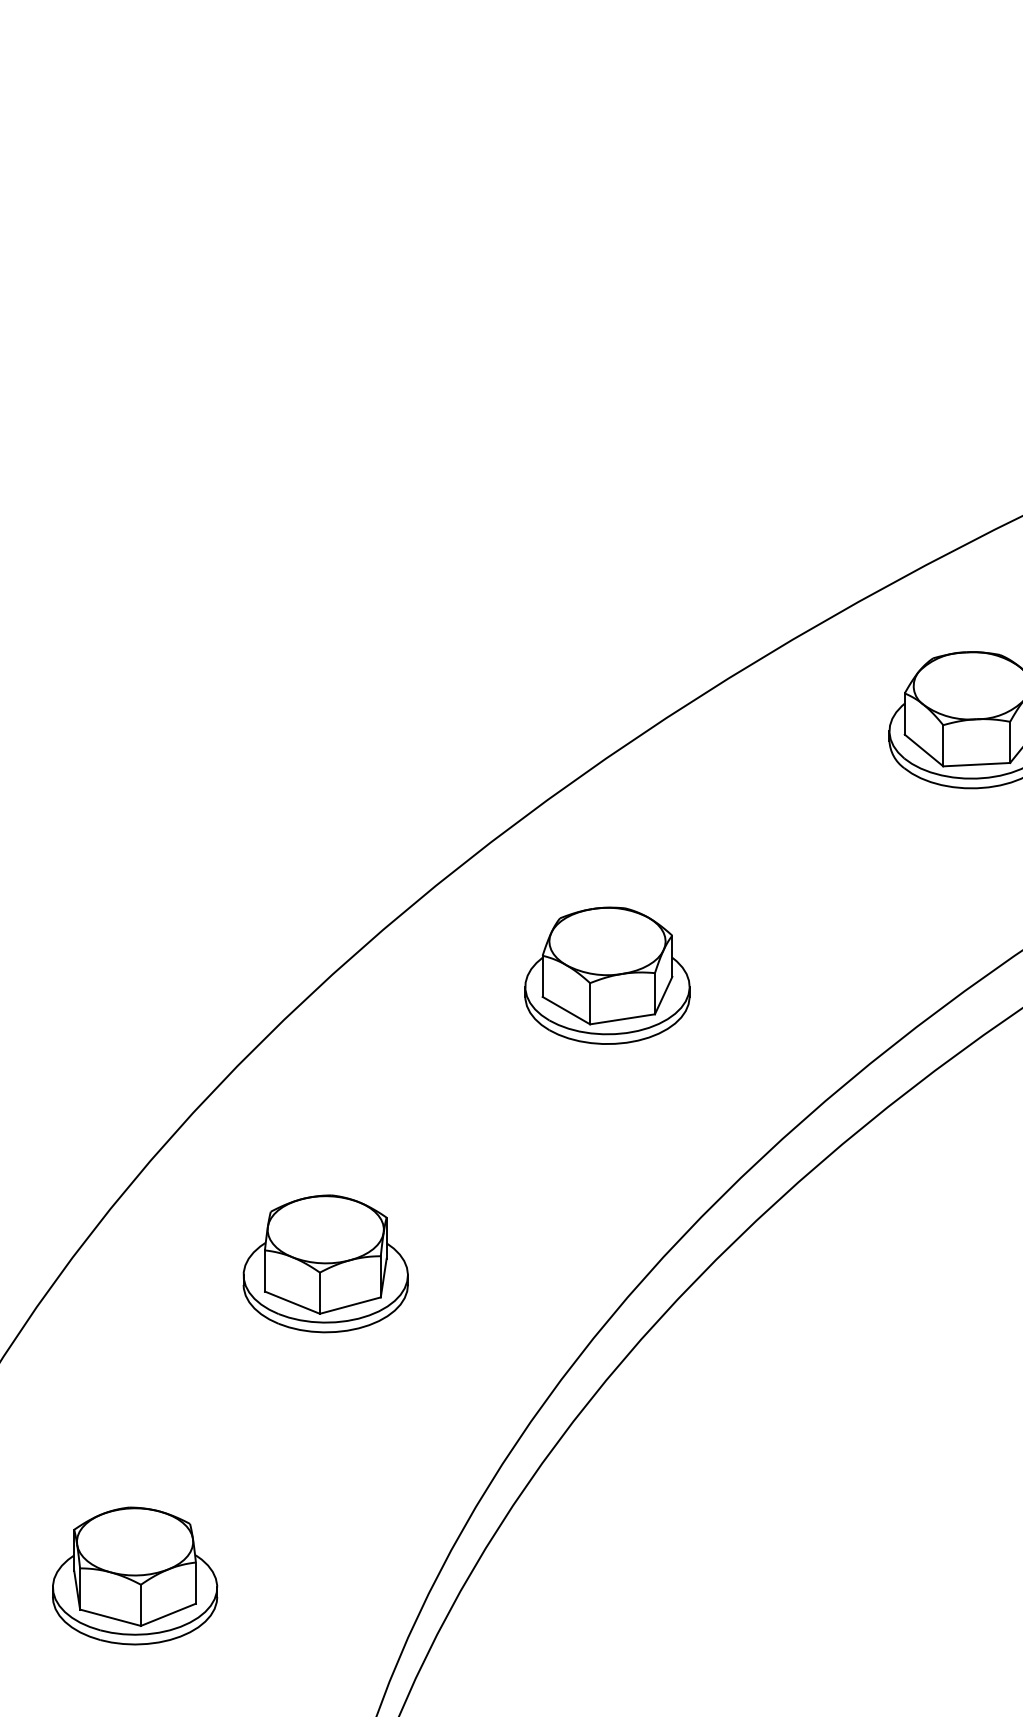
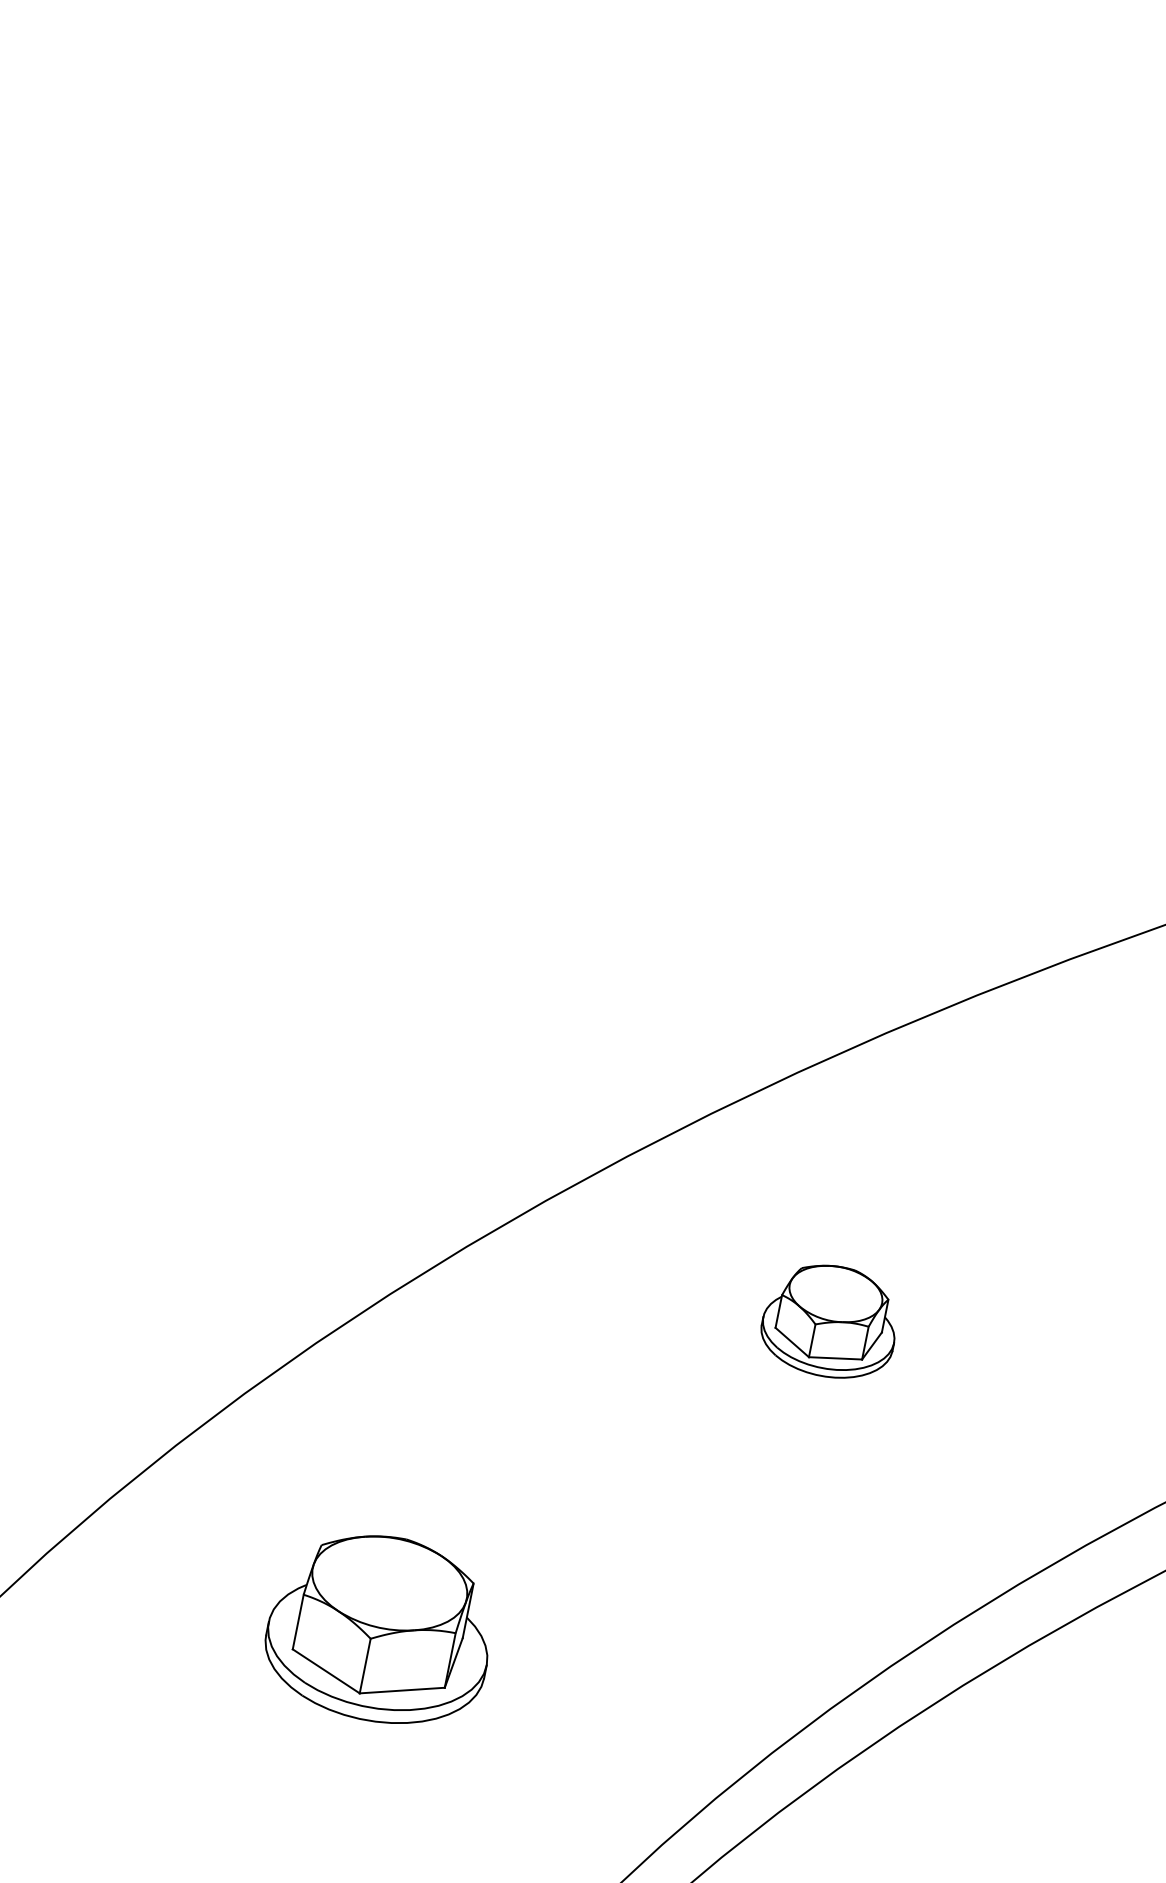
part: (607, 975) -> (830, 1321), size x0.6

